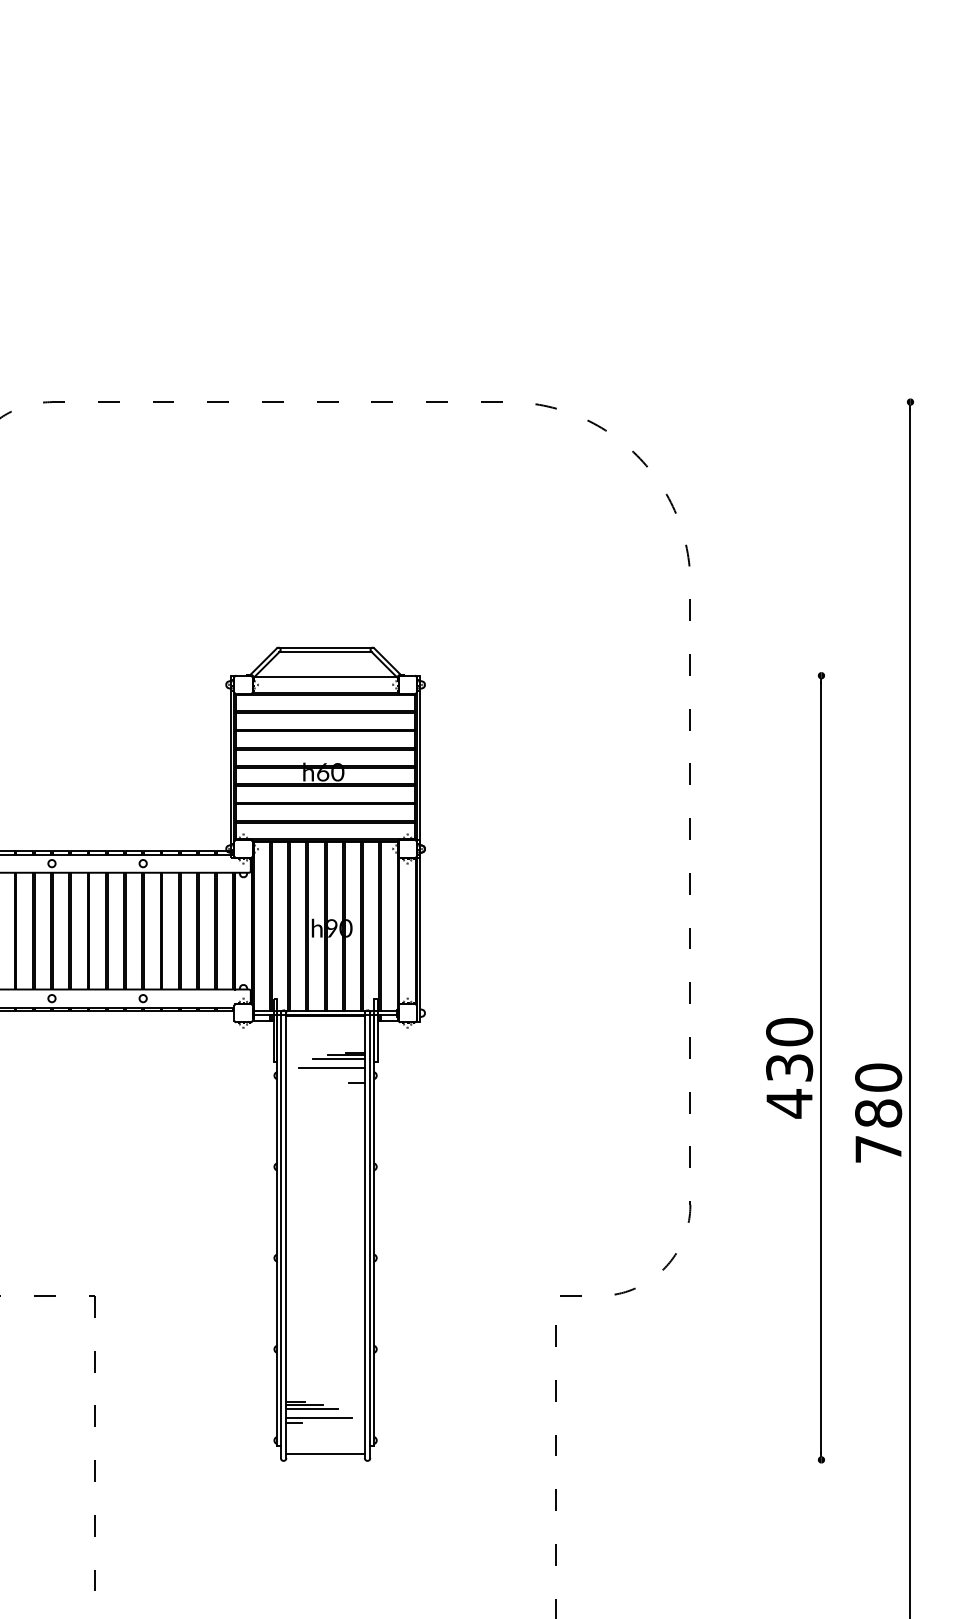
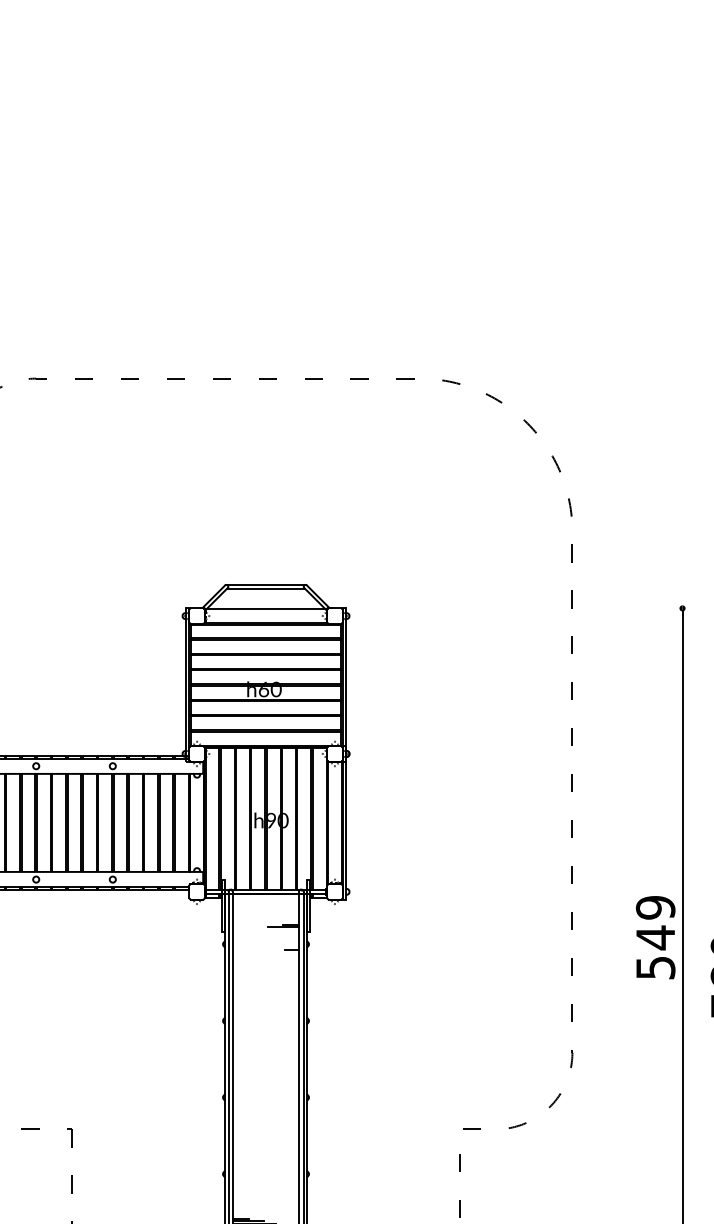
line: (338, 1058) -> (276, 929), removed
line: (331, 1067) -> (270, 937), removed
text: (789, 1068) -> (655, 938), 430 -> 549

